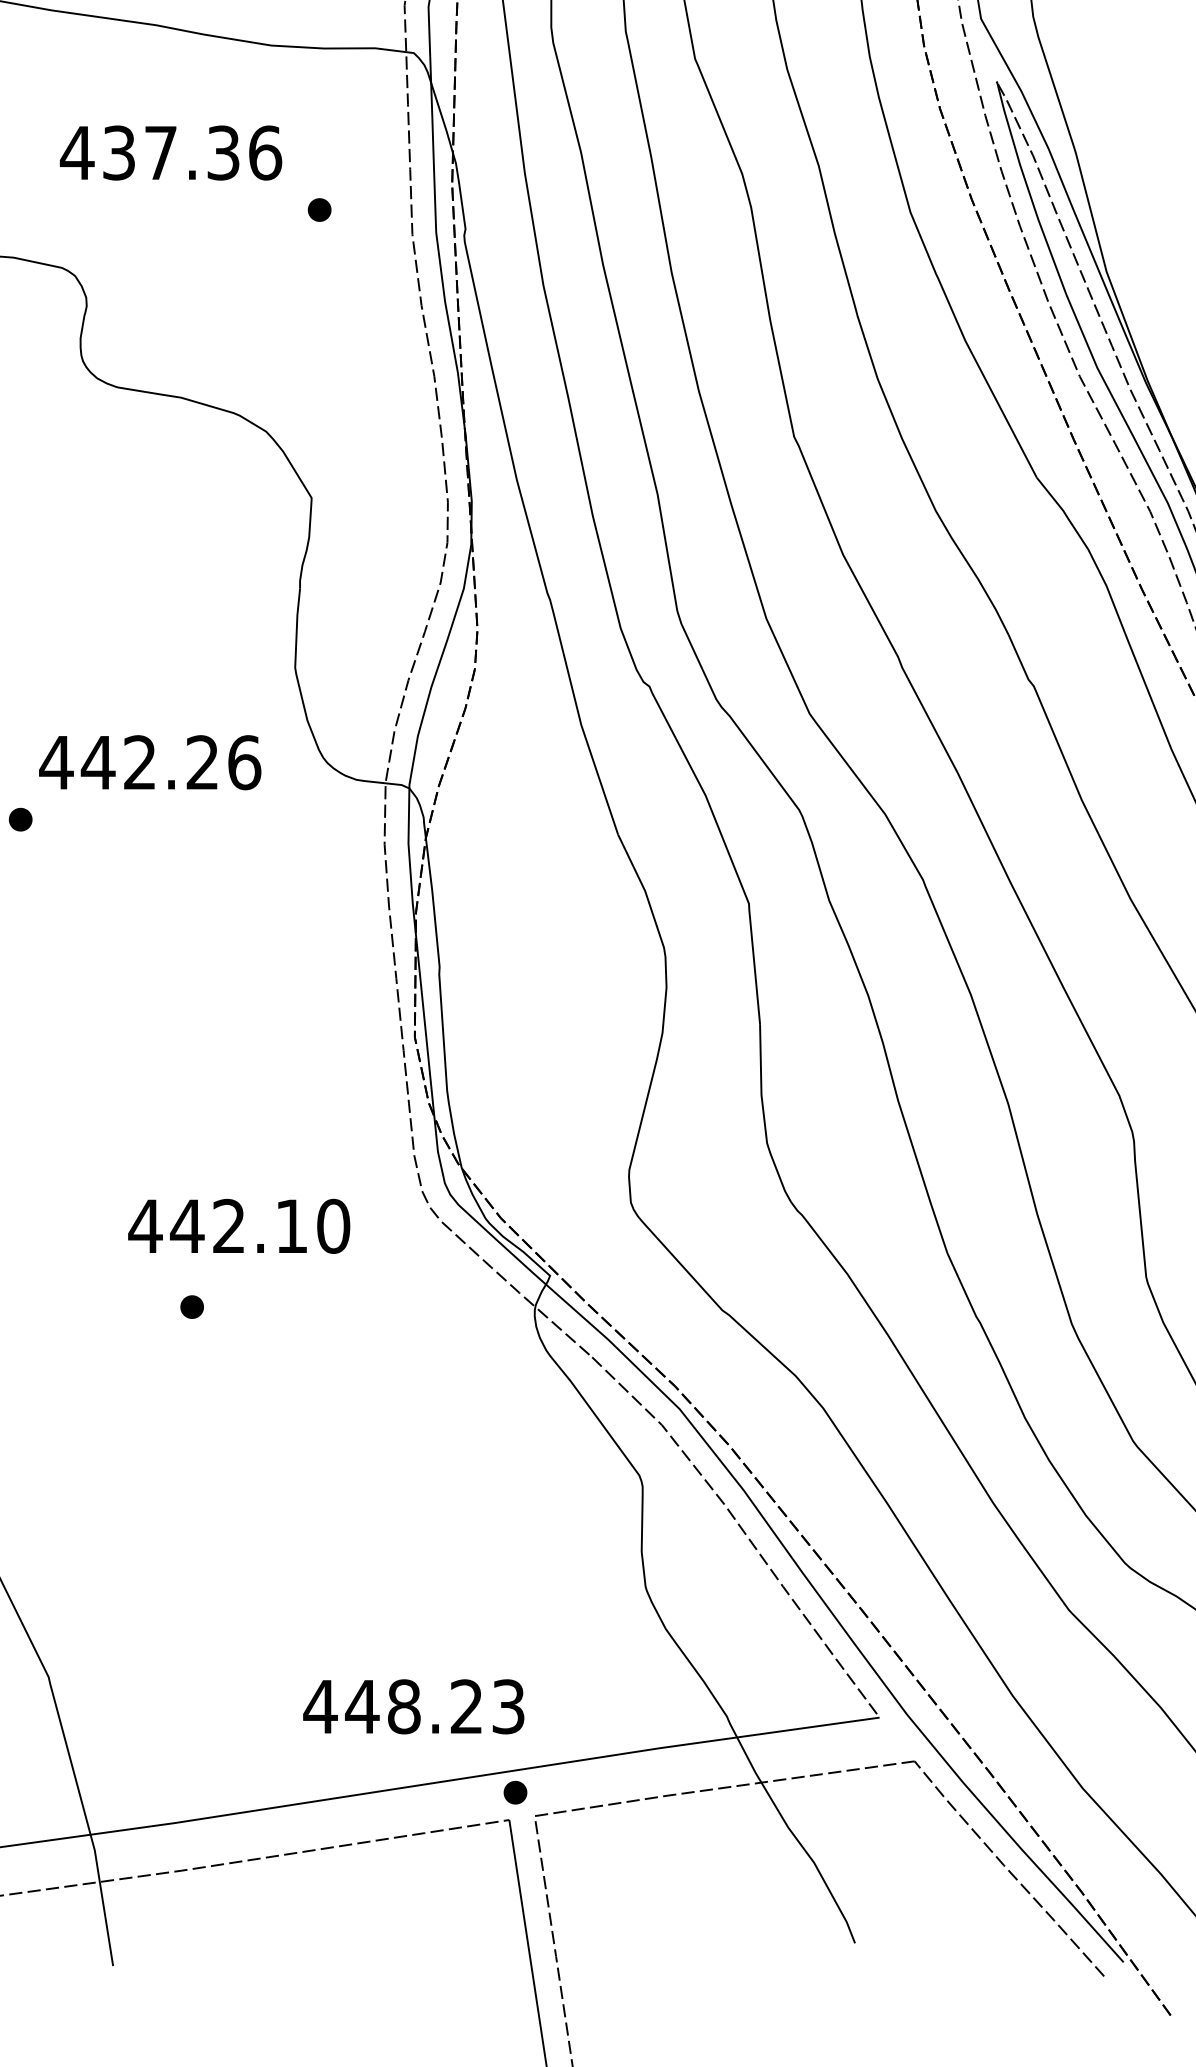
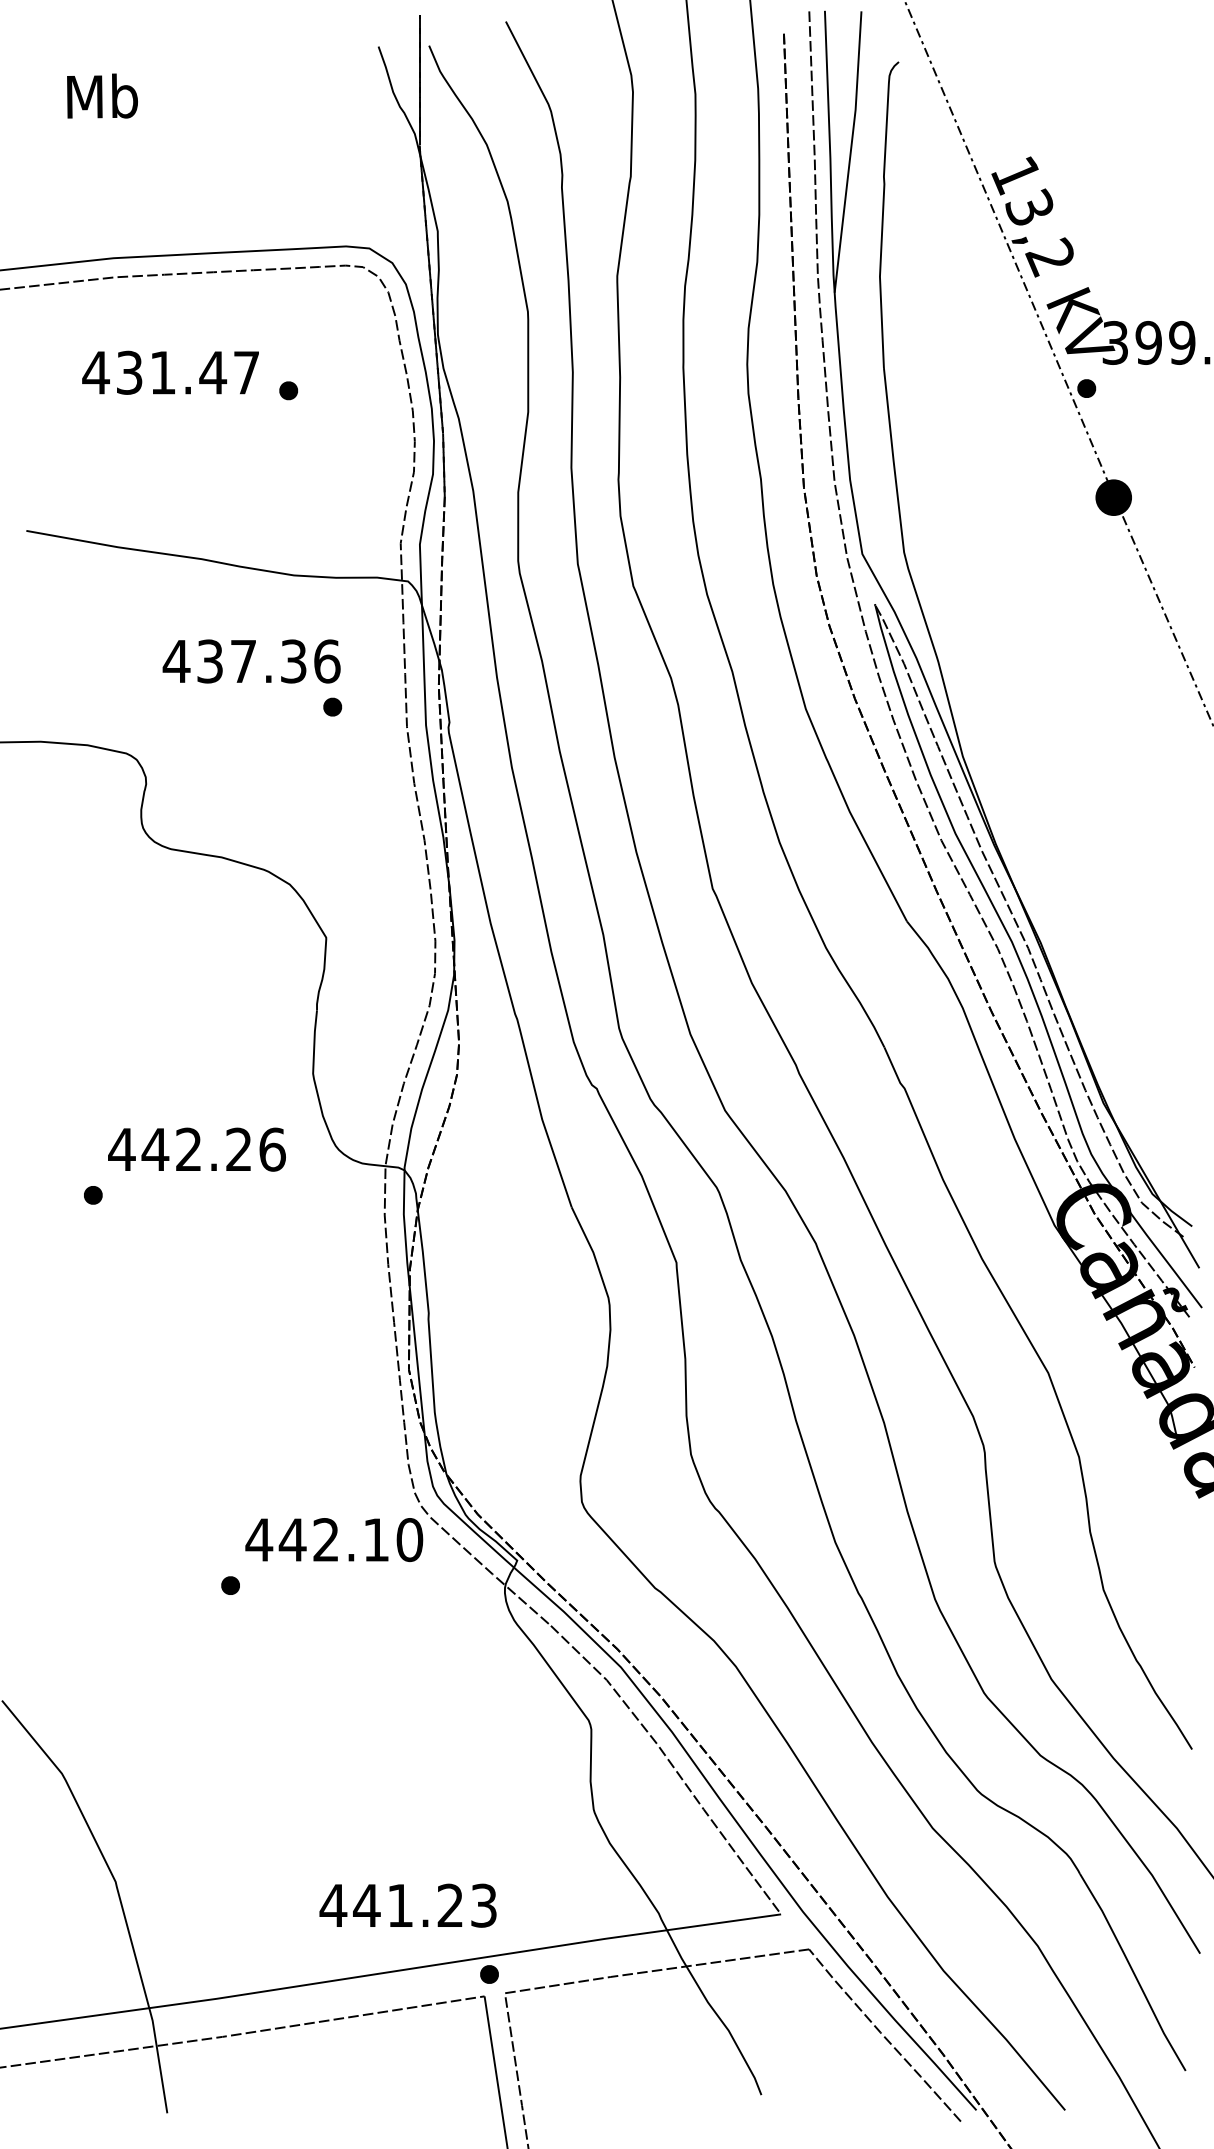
text: (170, 153) -> (251, 661), moved
text: (239, 1225) -> (334, 1539), moved
text: (404, 1706) -> (400, 1905), 448.23 -> 441.23

